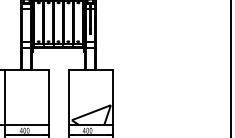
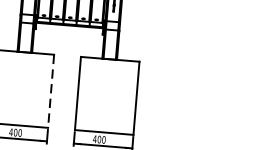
line: (48, 98) -> (50, 92), solid -> dashed
hatch: (90, 115) -> (104, 119), removed

